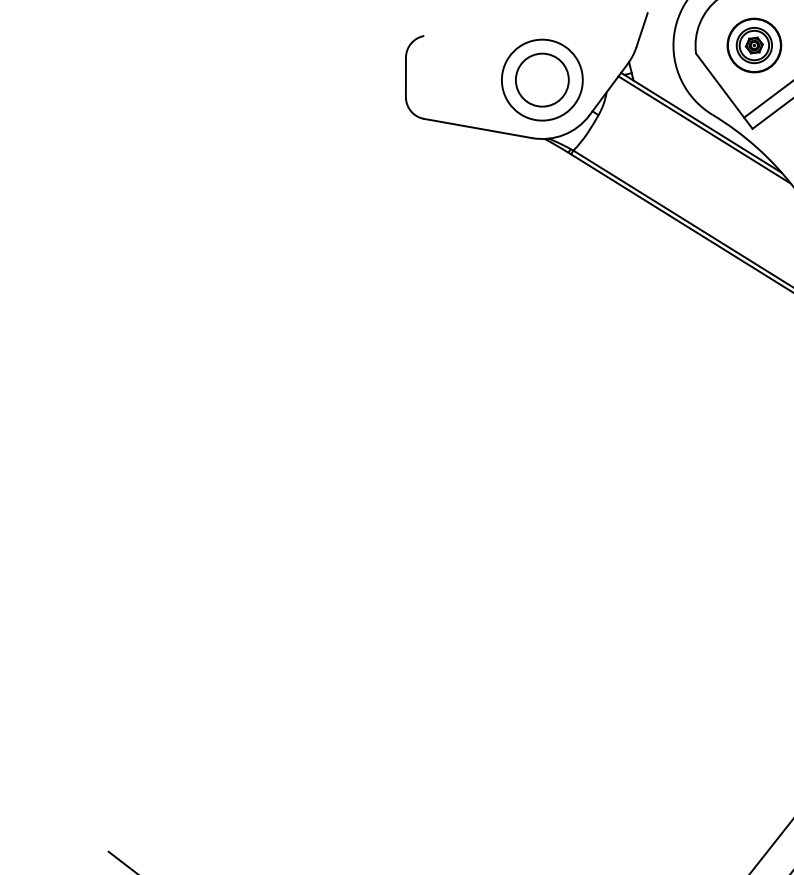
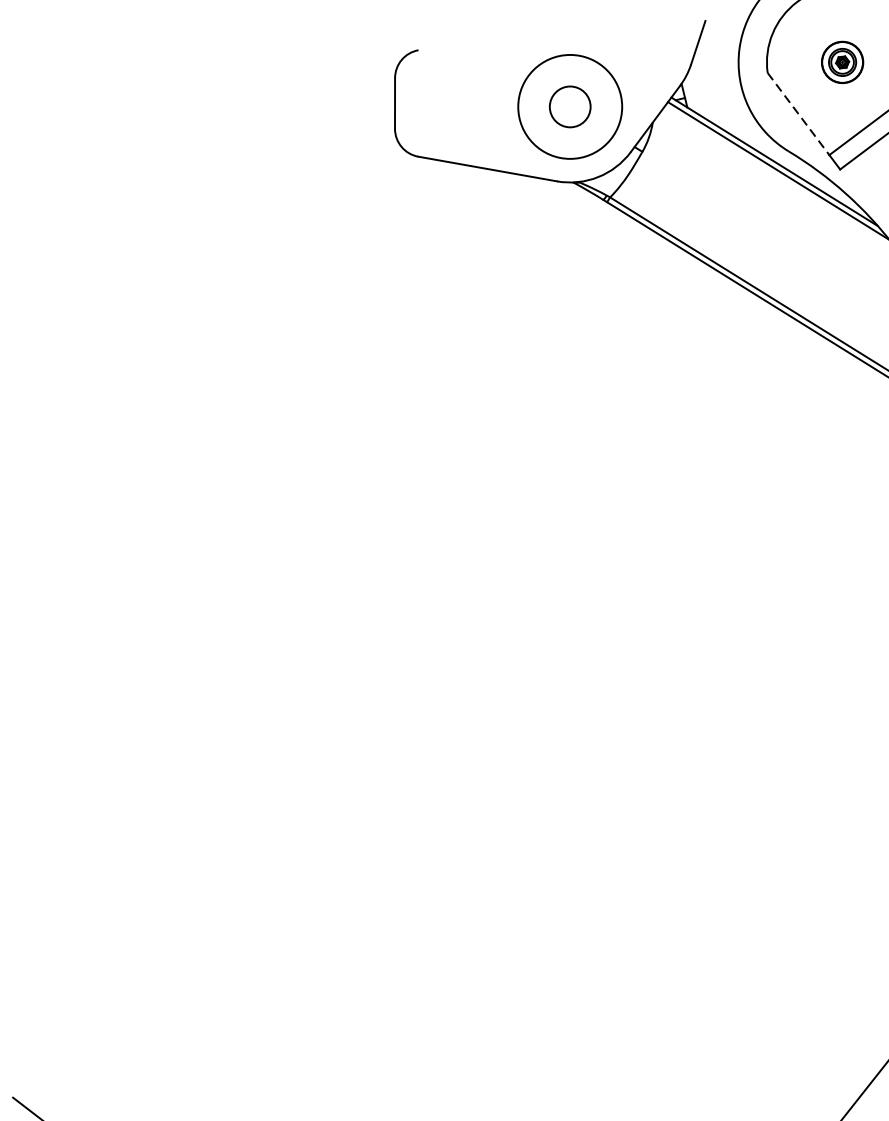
part: (754, 45) -> (842, 62), size x0.6
circle: (541, 79) -> (569, 106), size x0.6
line: (720, 85) -> (799, 113), solid -> dashed

